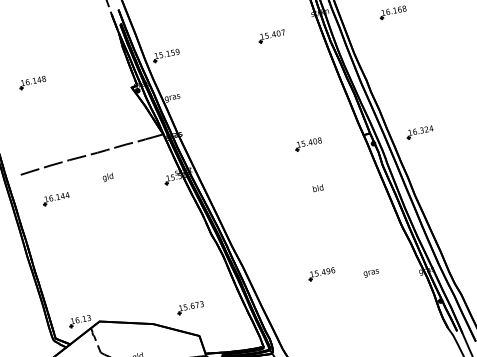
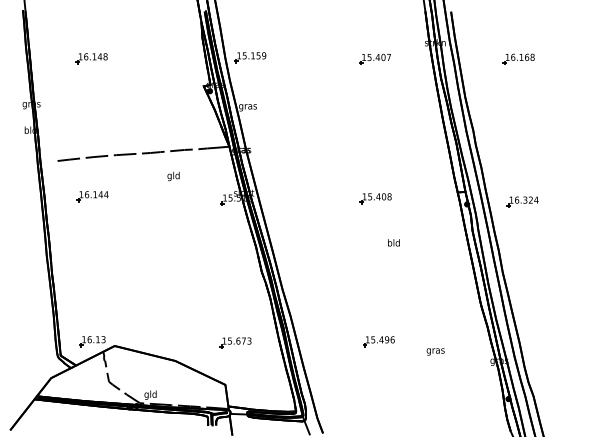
part: (308, 144) -> (375, 198), moved
text: (107, 177) -> (173, 176), moved
part: (190, 307) -> (235, 342), moved

